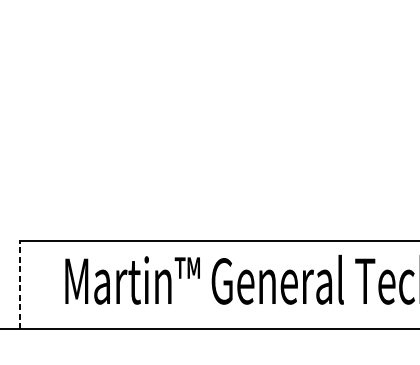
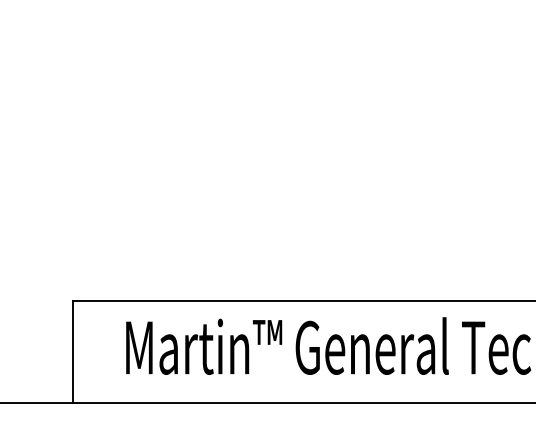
line: (19, 284) -> (73, 351), dashed -> solid

